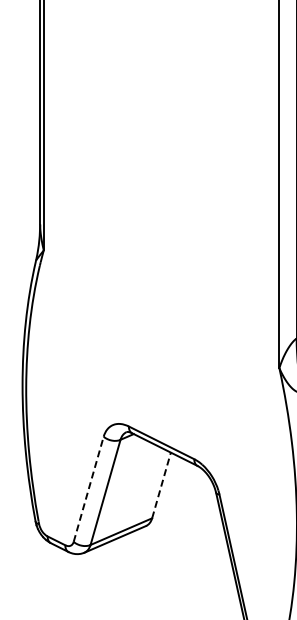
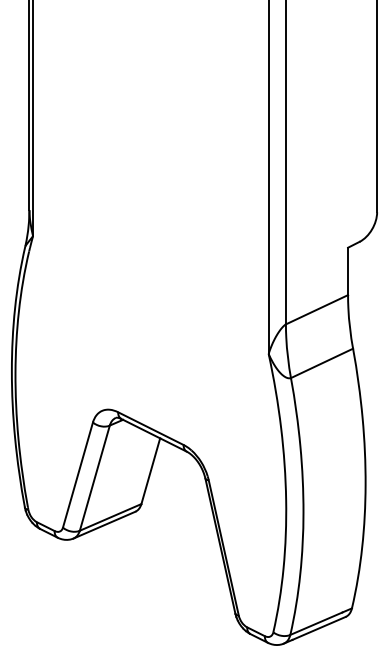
line: (161, 484) -> (150, 470), dashed -> solid
line: (88, 489) -> (77, 475), dashed -> solid

